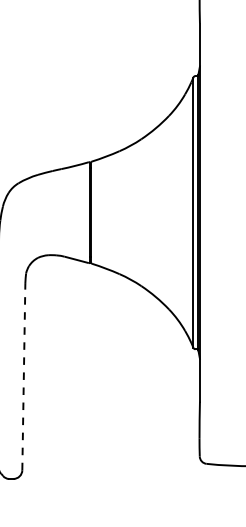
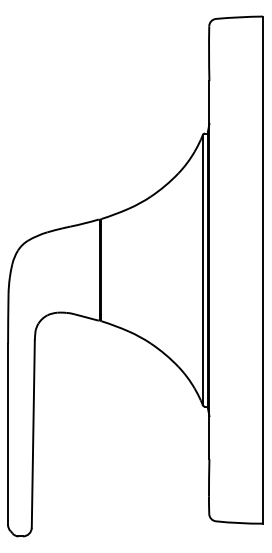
line: (24, 377) -> (33, 434), dashed -> solid

